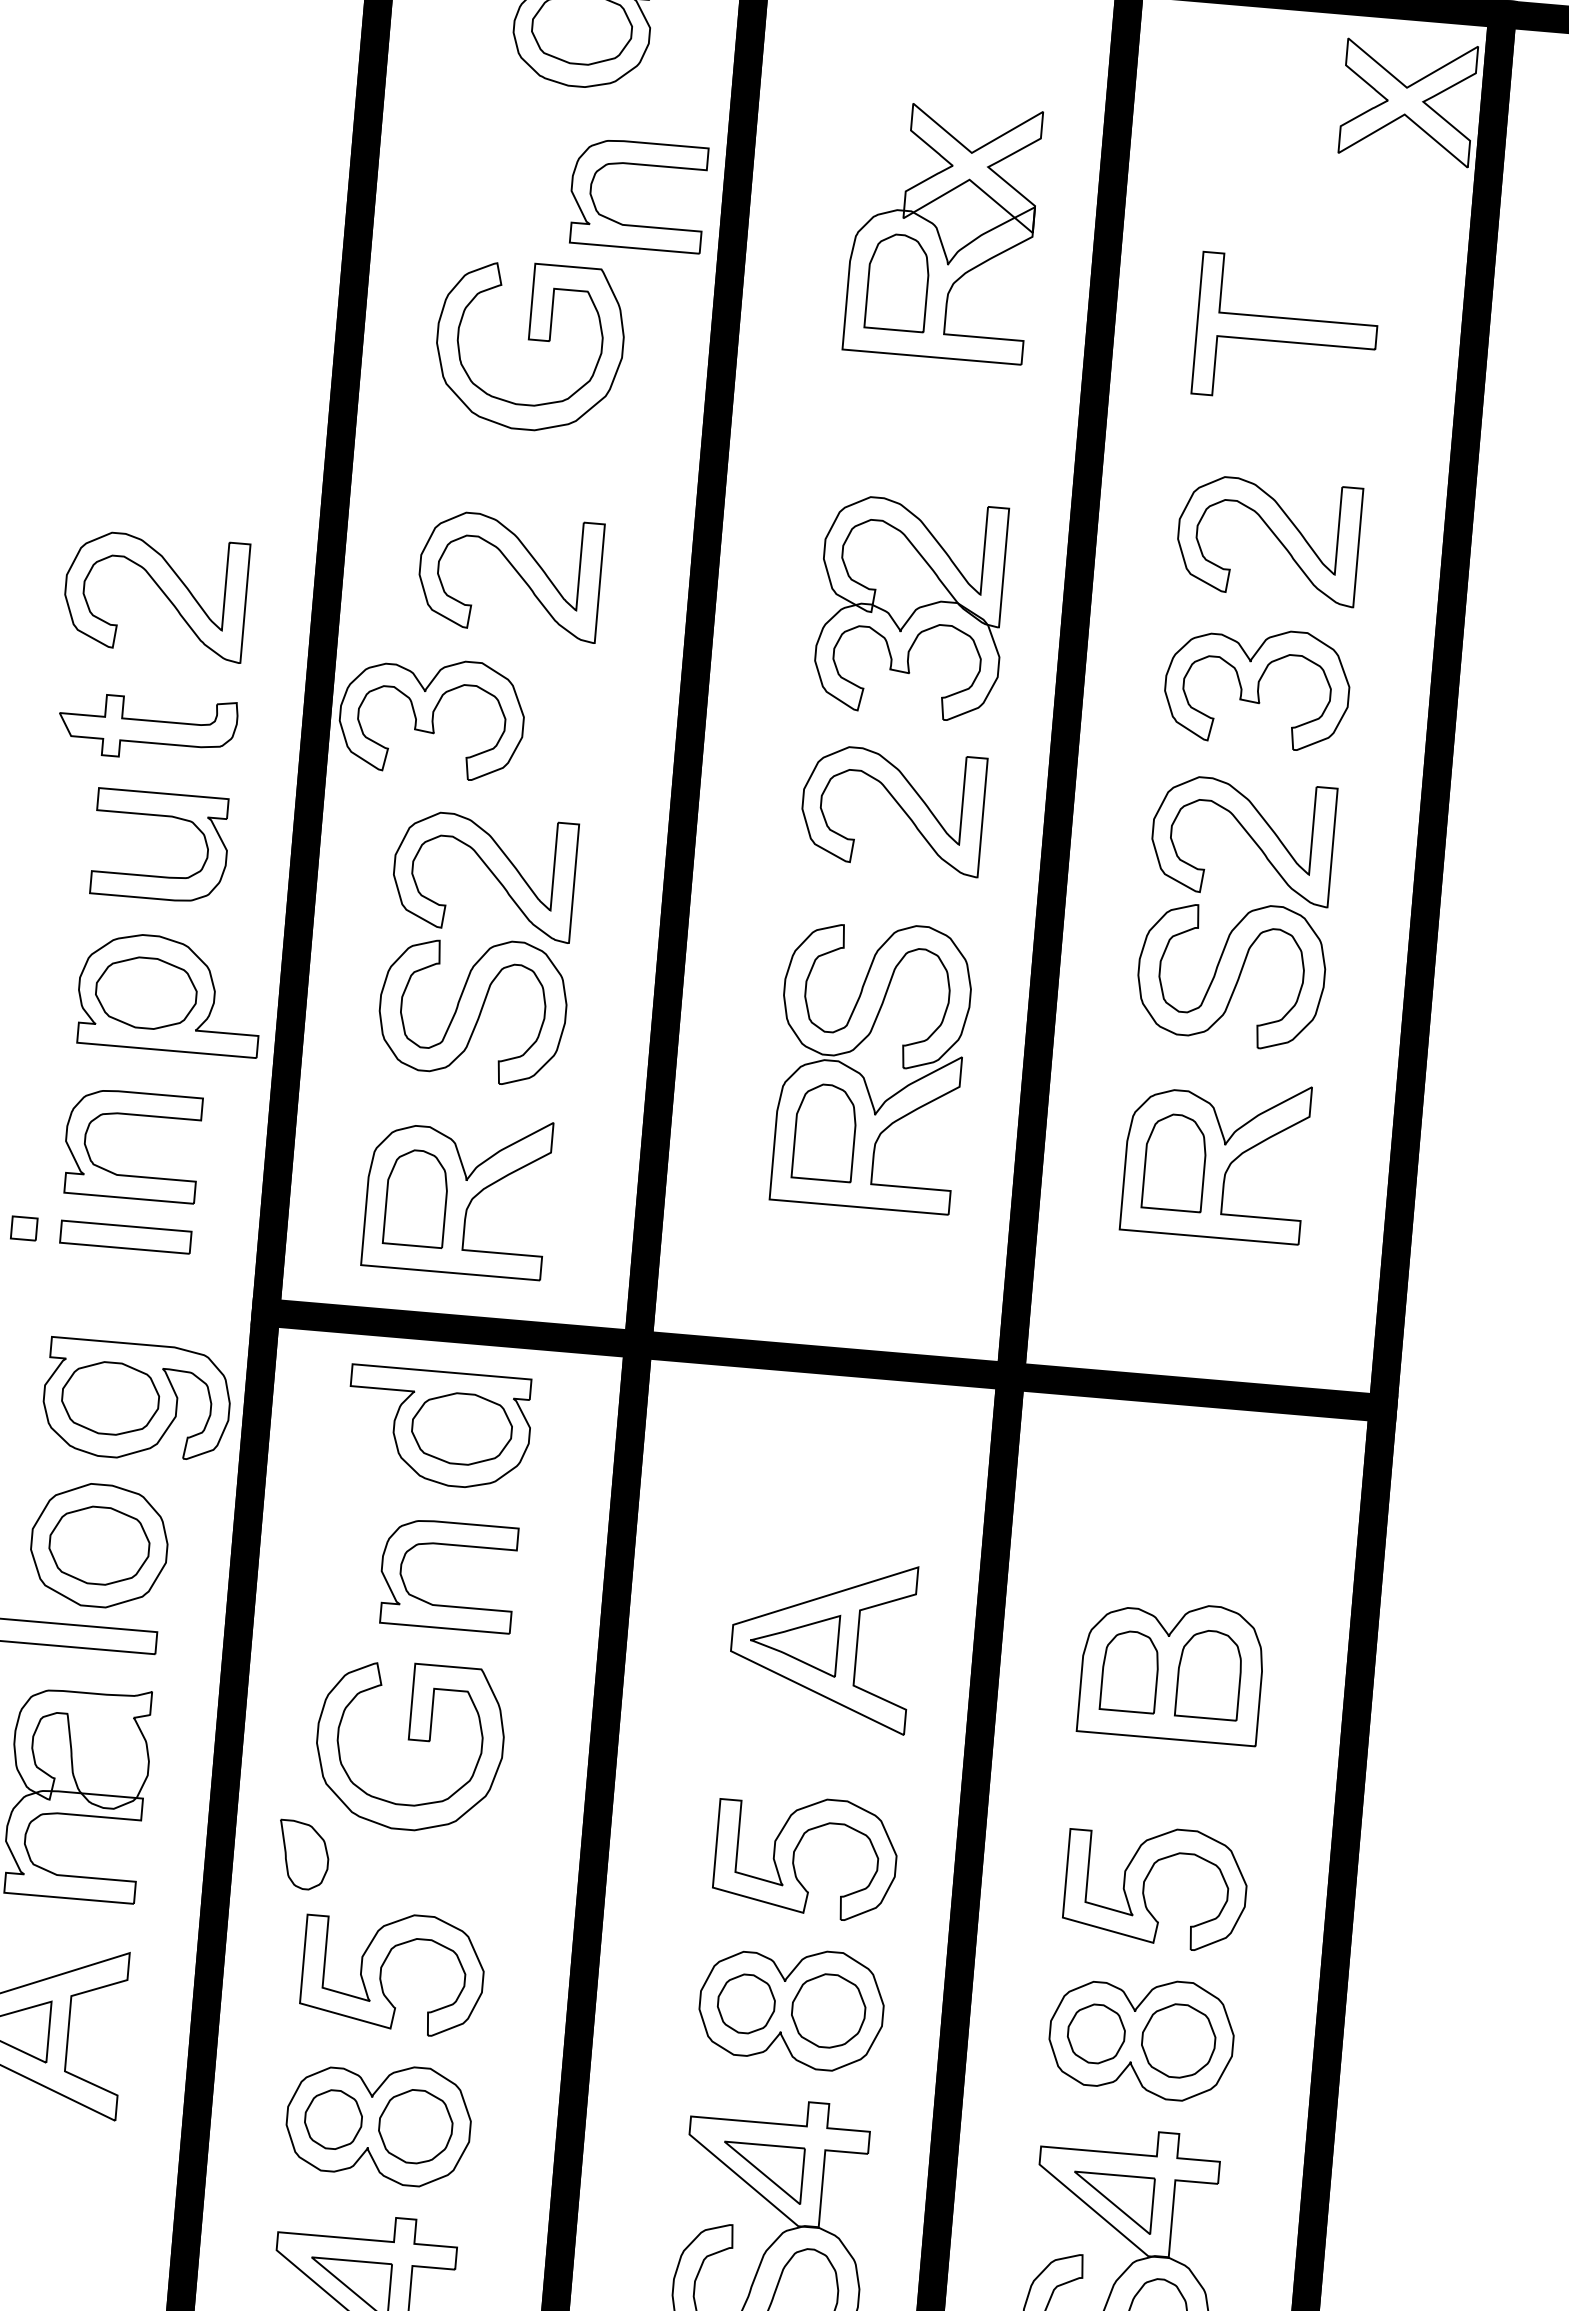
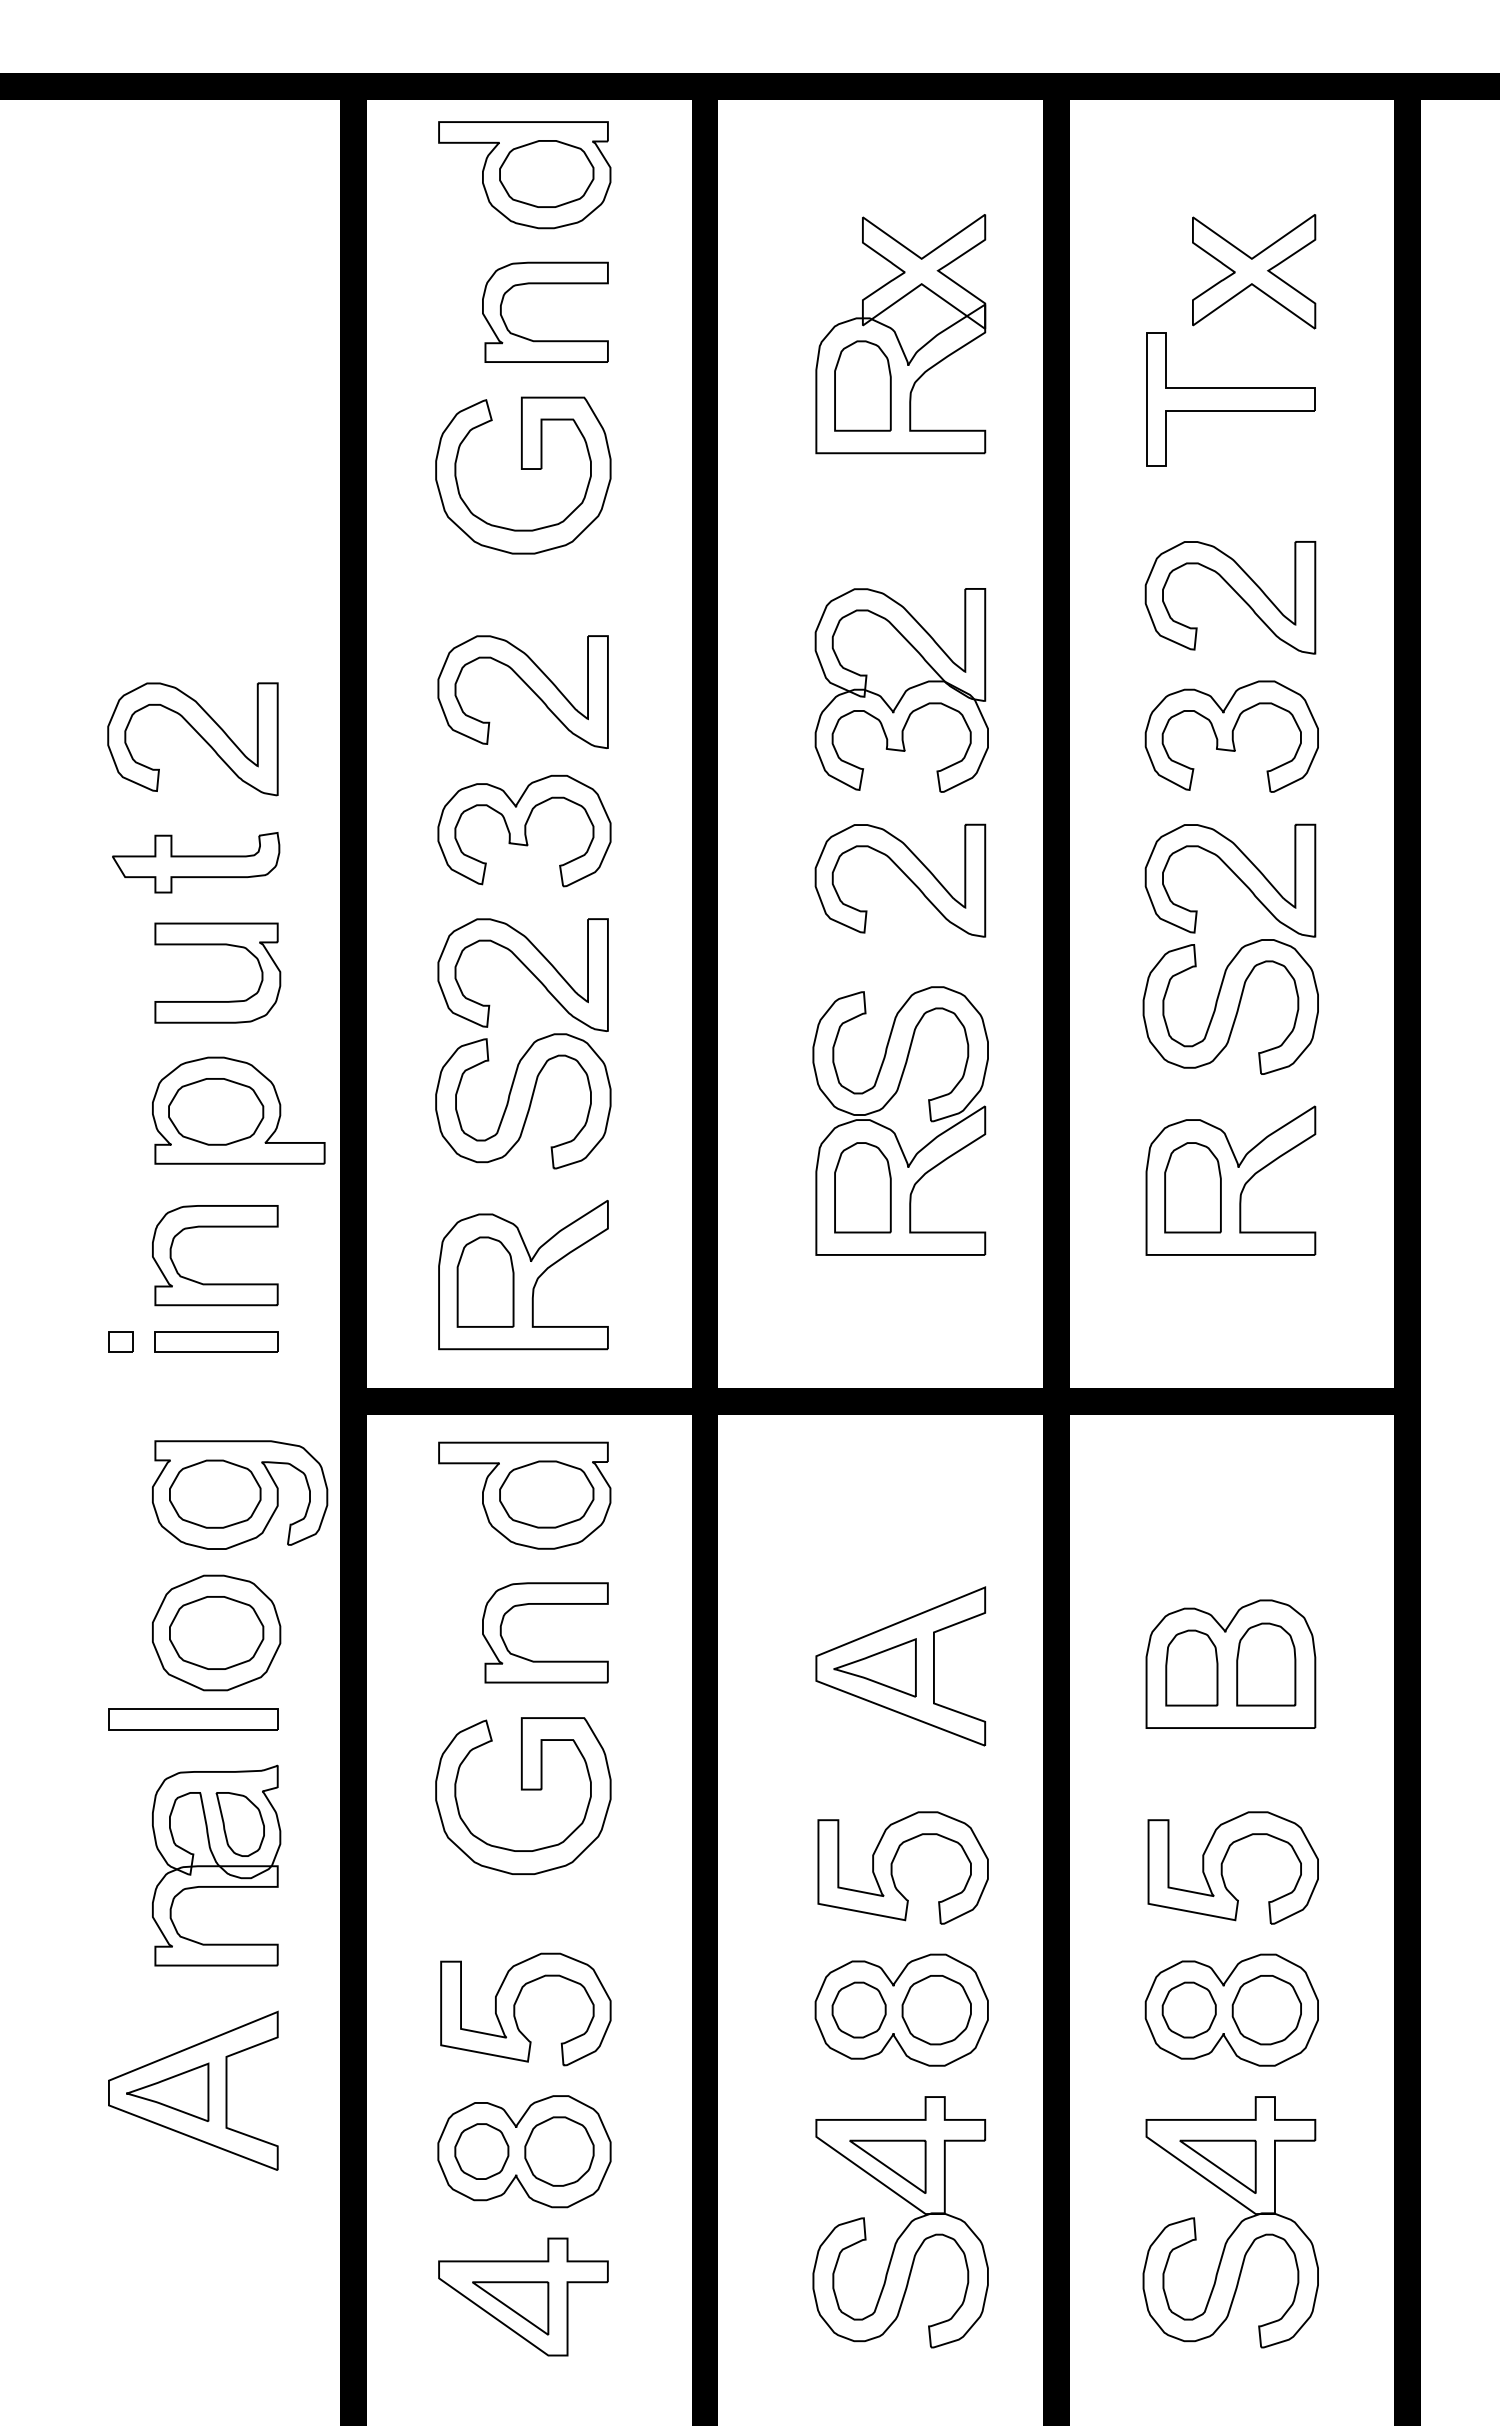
part: (1408, 101) -> (1254, 271), moved
part: (640, 165) -> (545, 284), moved
part: (431, 717) -> (524, 830), moved
part: (302, 1855) -> (239, 1824), moved

